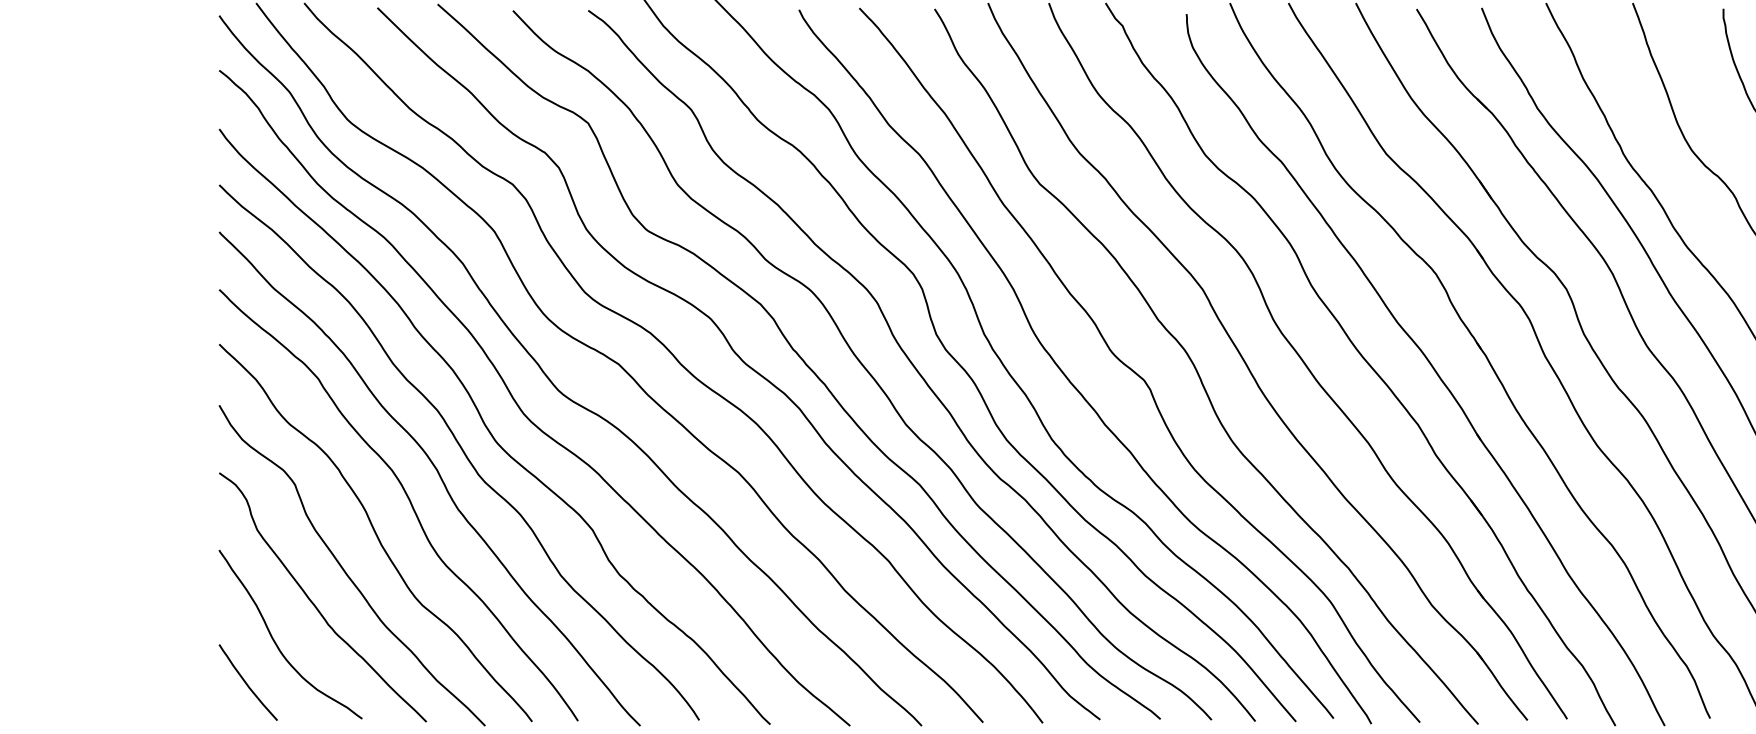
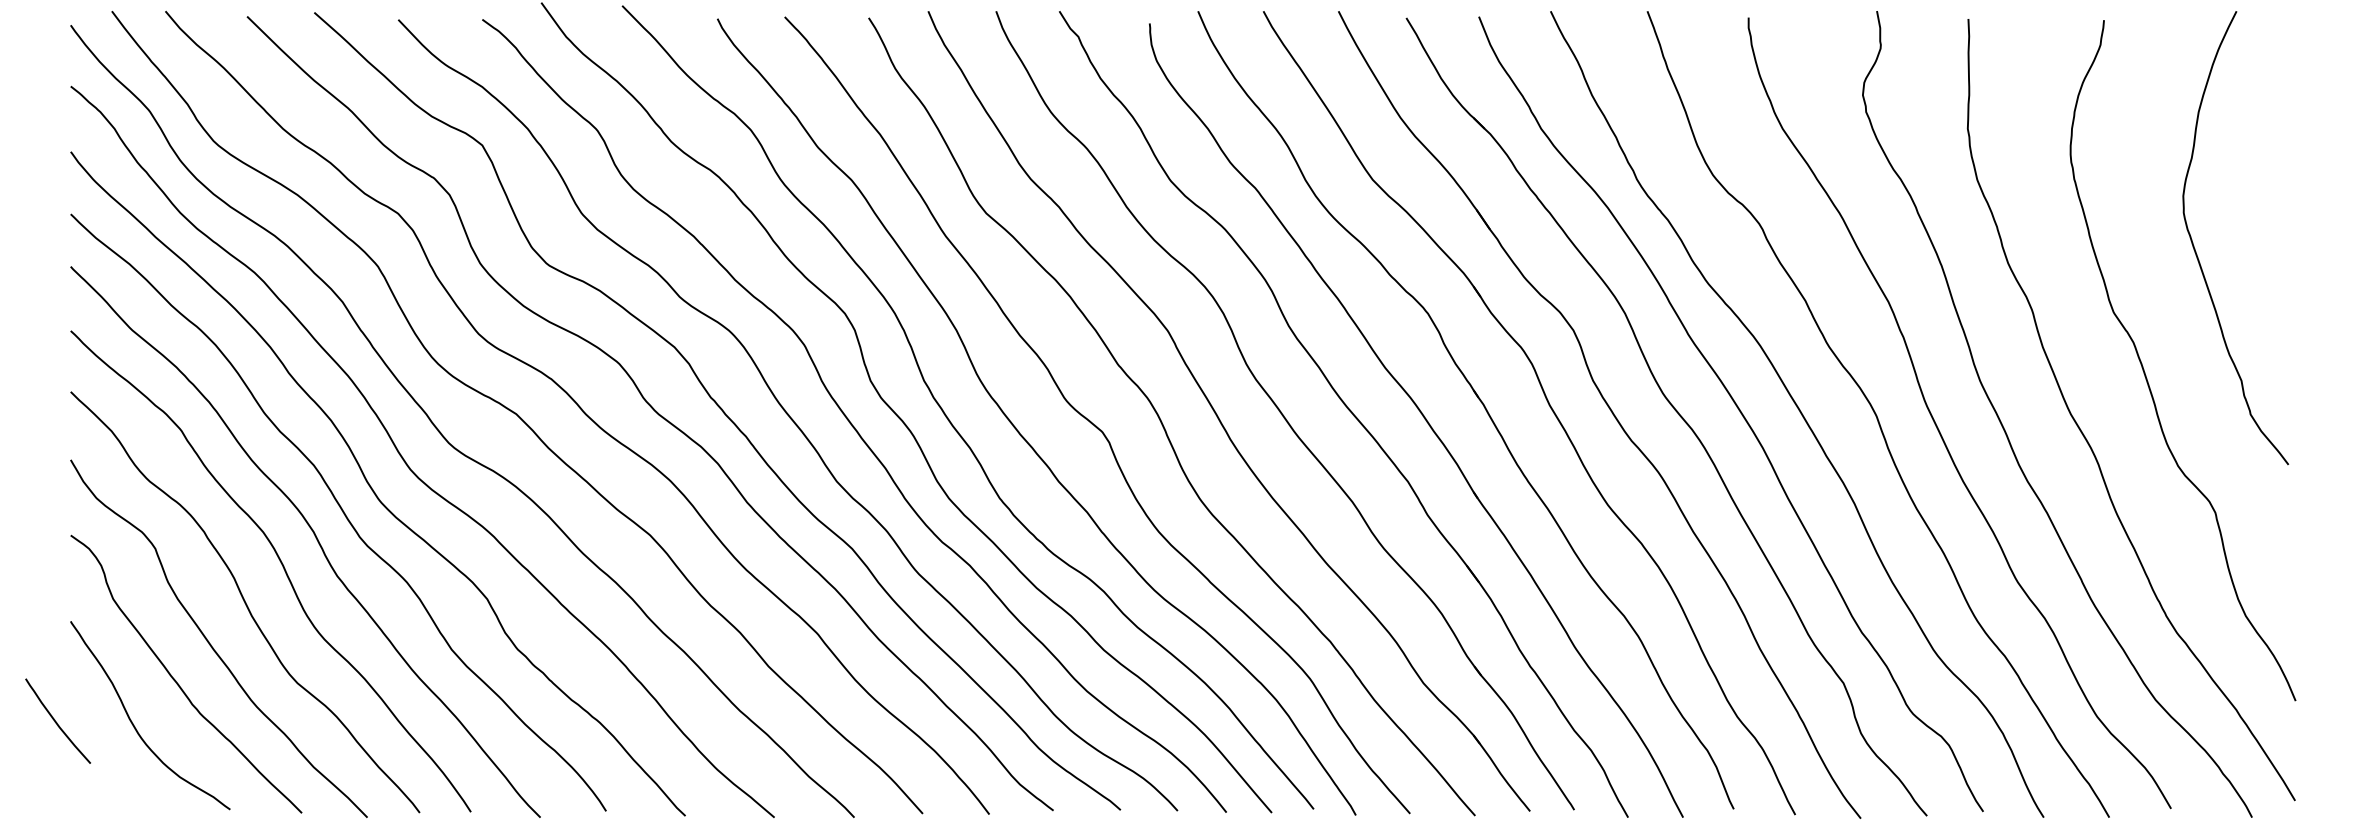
curve: (246, 682) -> (56, 721), moved

